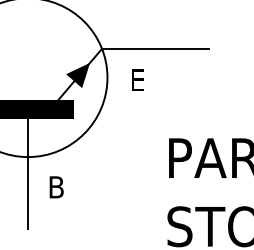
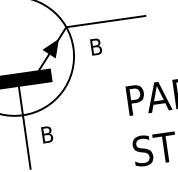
text: (137, 80) -> (96, 46), E -> B

